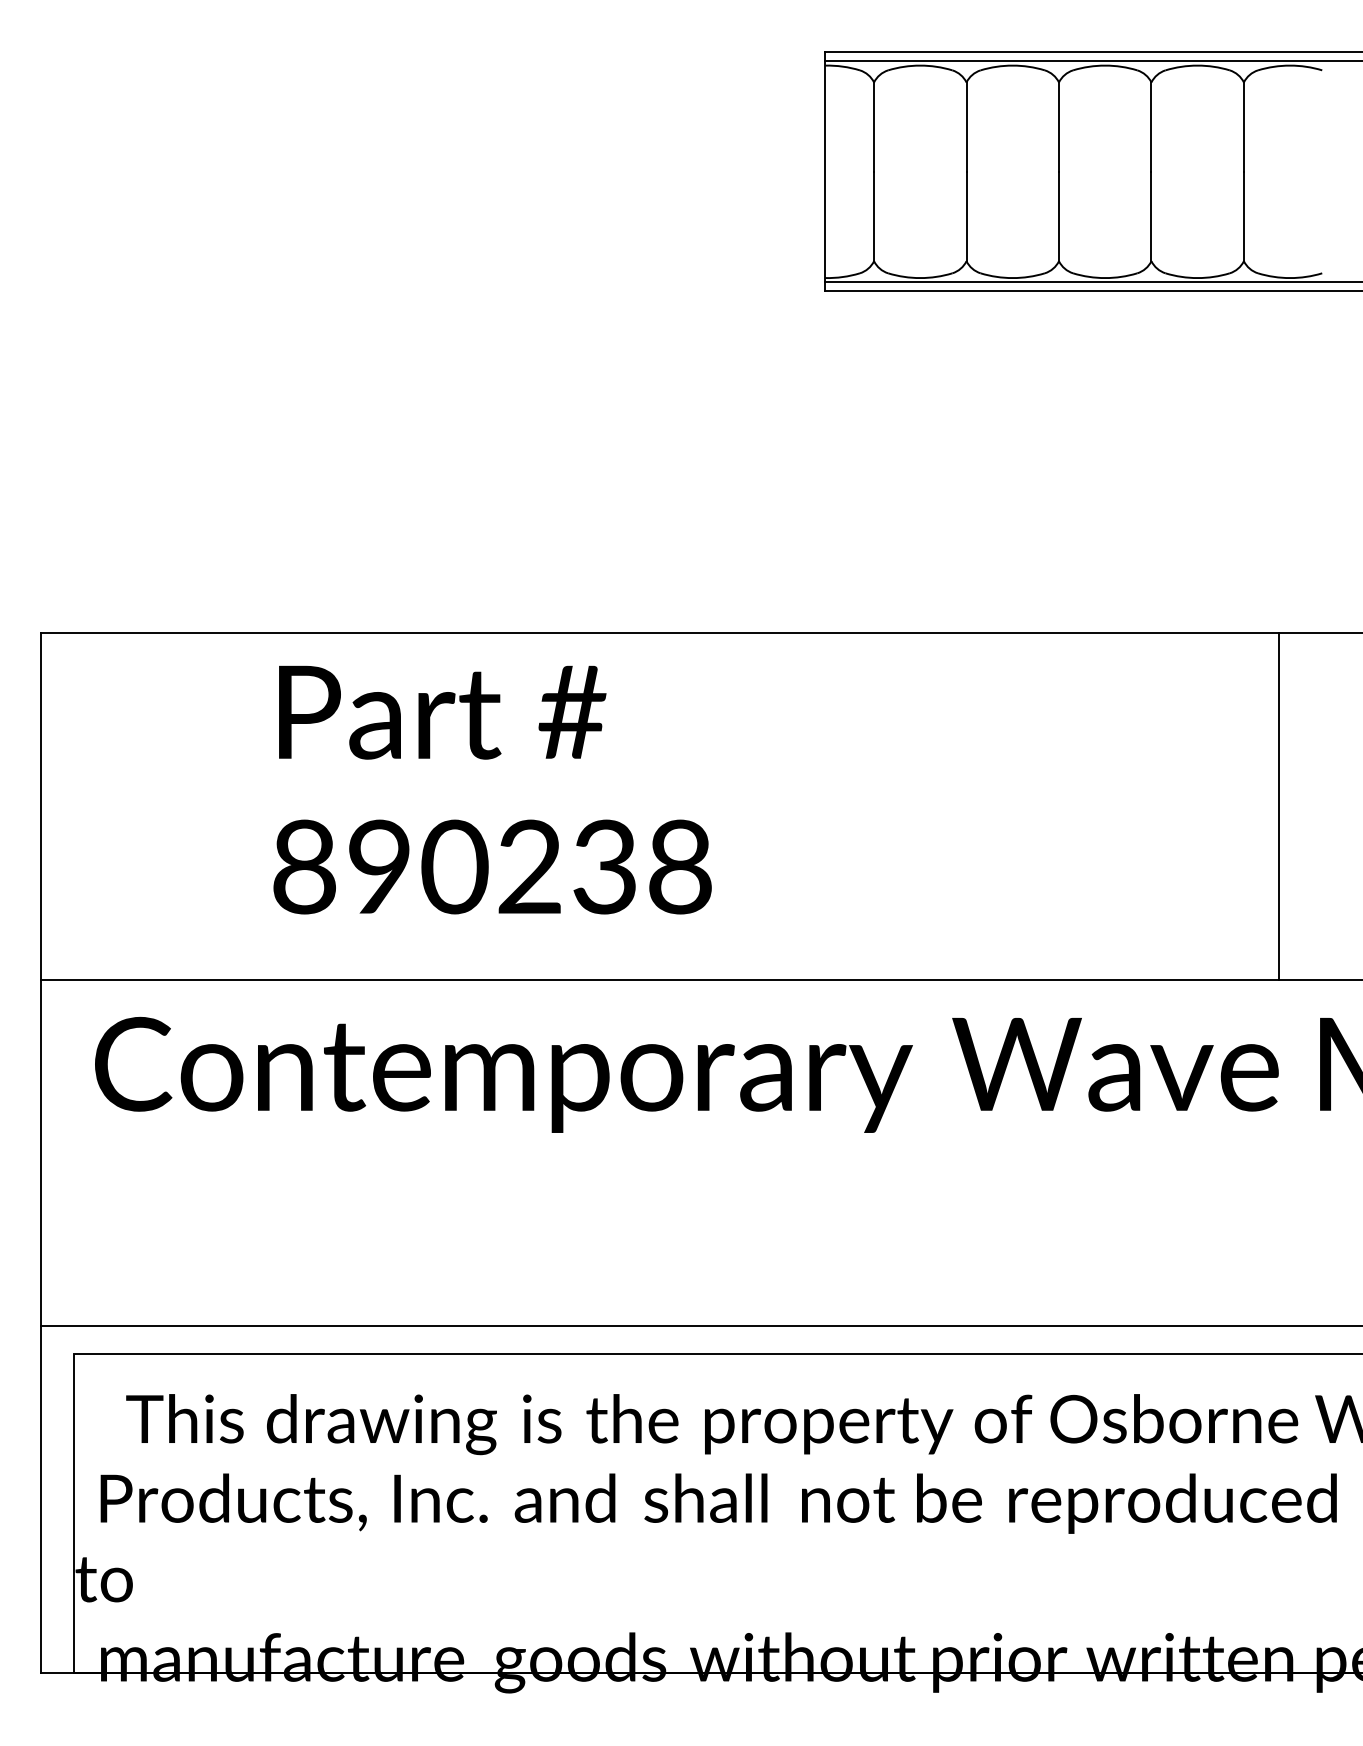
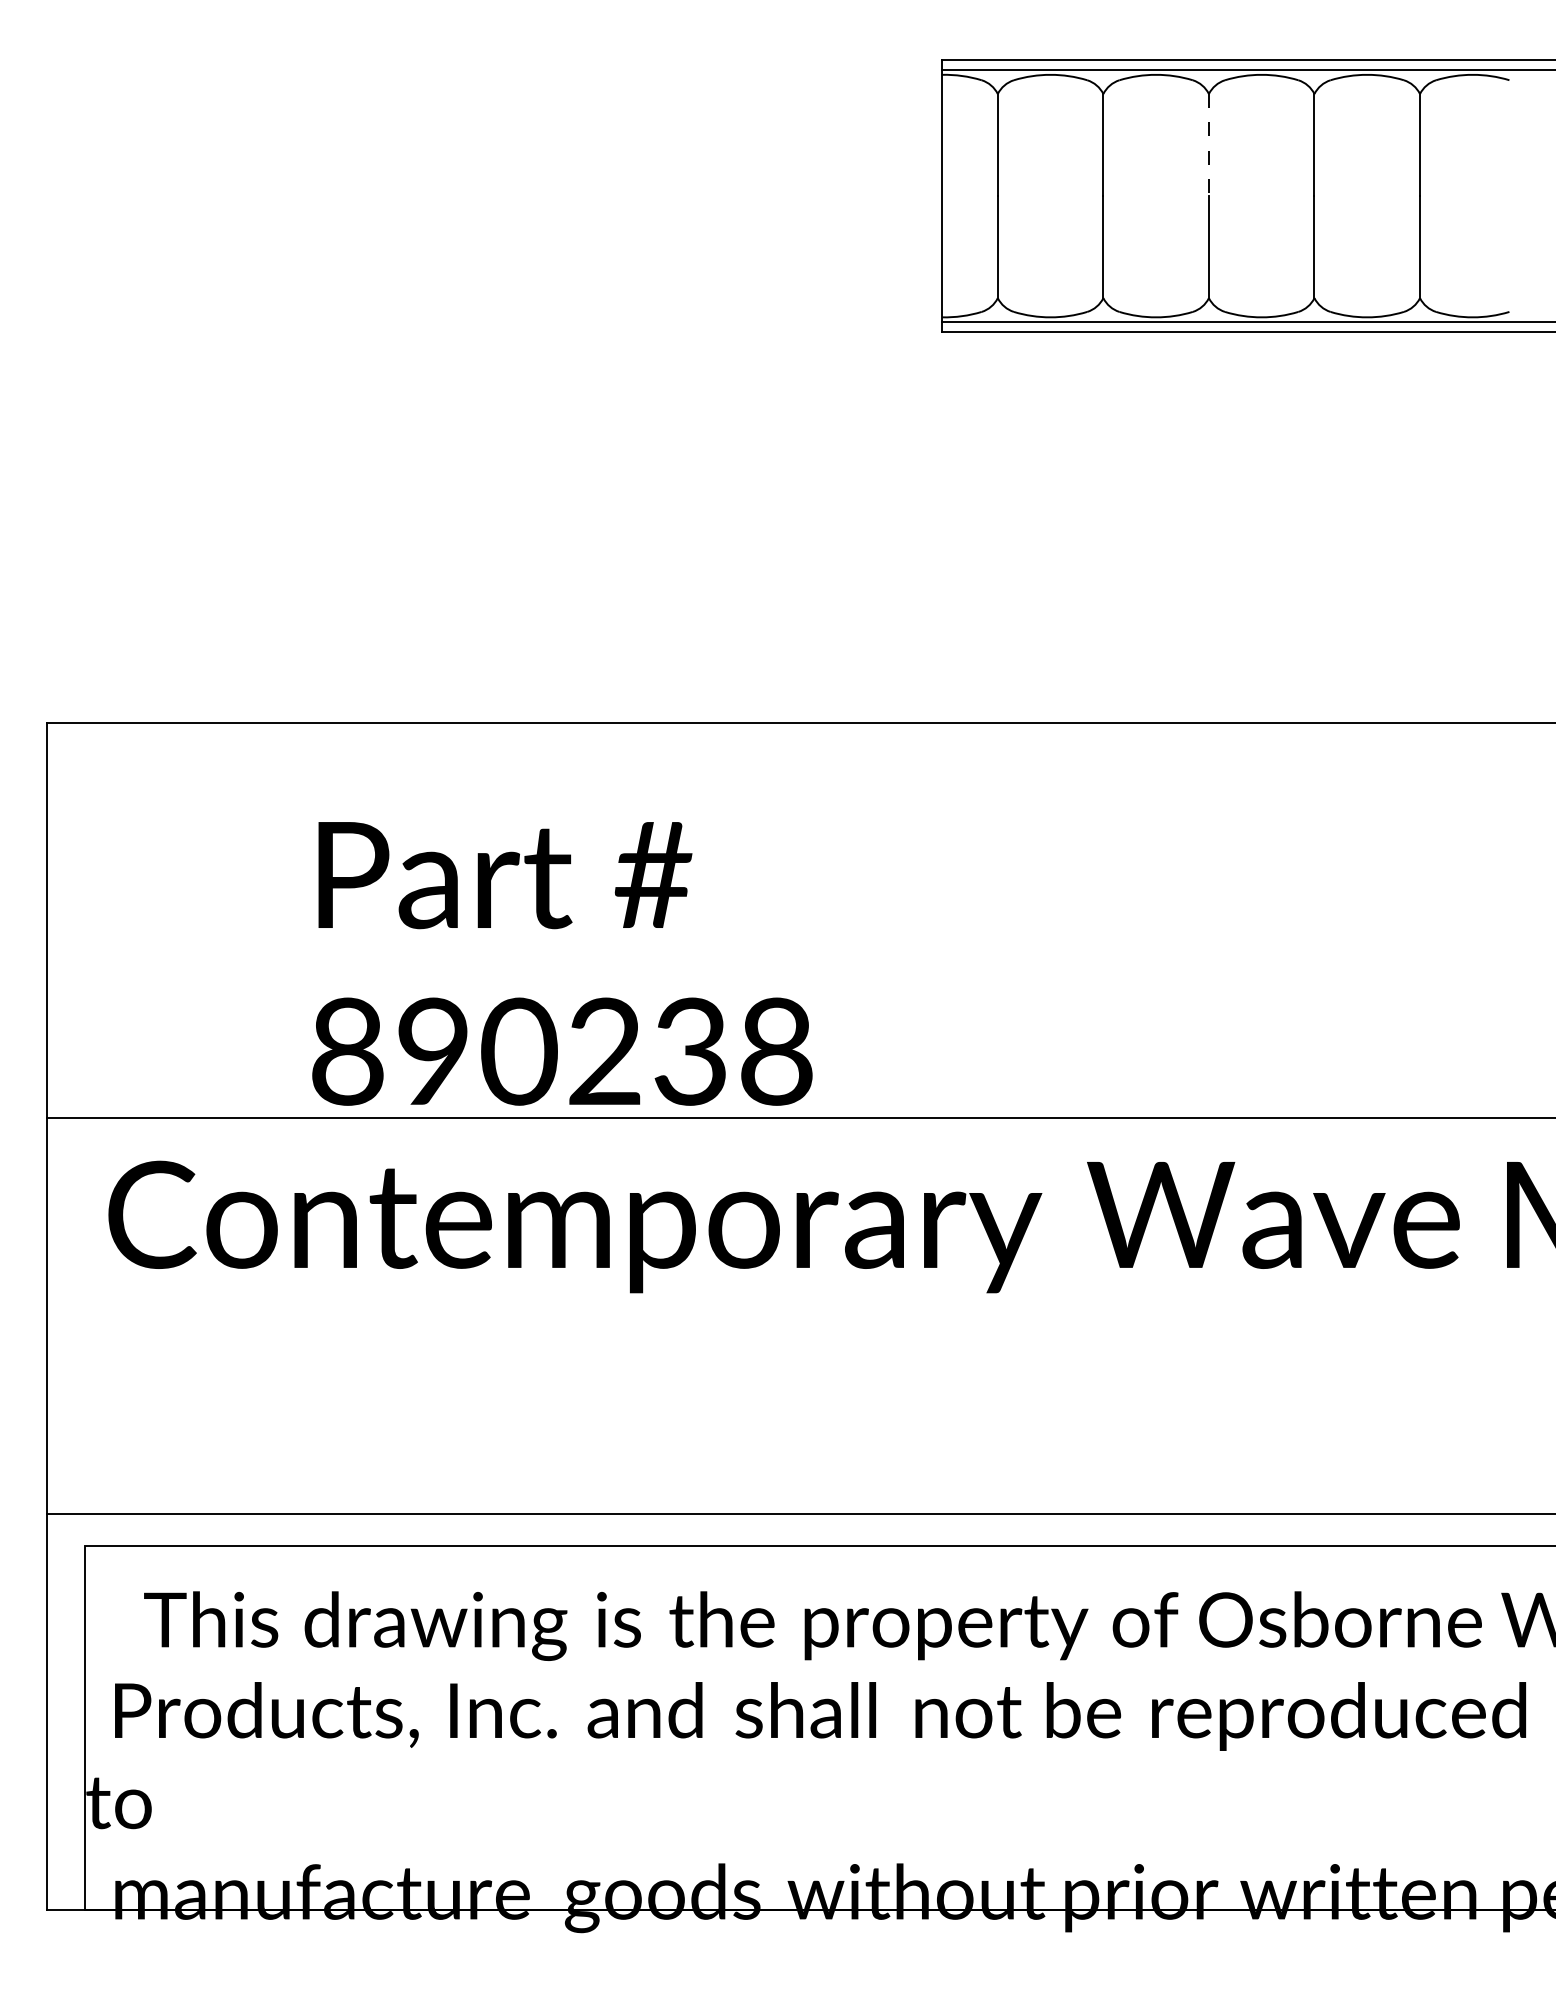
line: (1058, 127) -> (1208, 145), solid -> dashed
text: (492, 789) -> (562, 963), moved
line: (1278, 806) -> (1459, 920), removed

